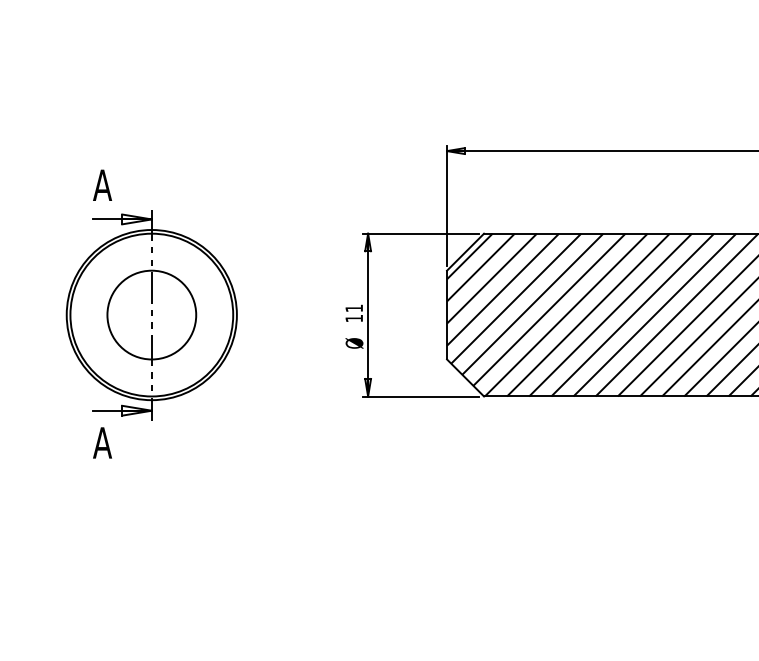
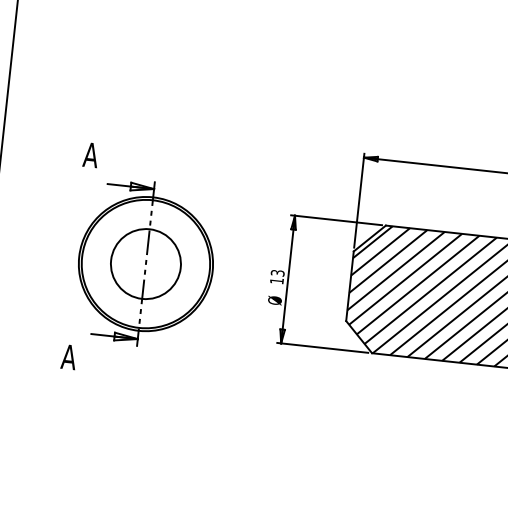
text: (354, 308) -> (277, 273), 11 -> 13
part: (151, 315) -> (145, 264), moved

